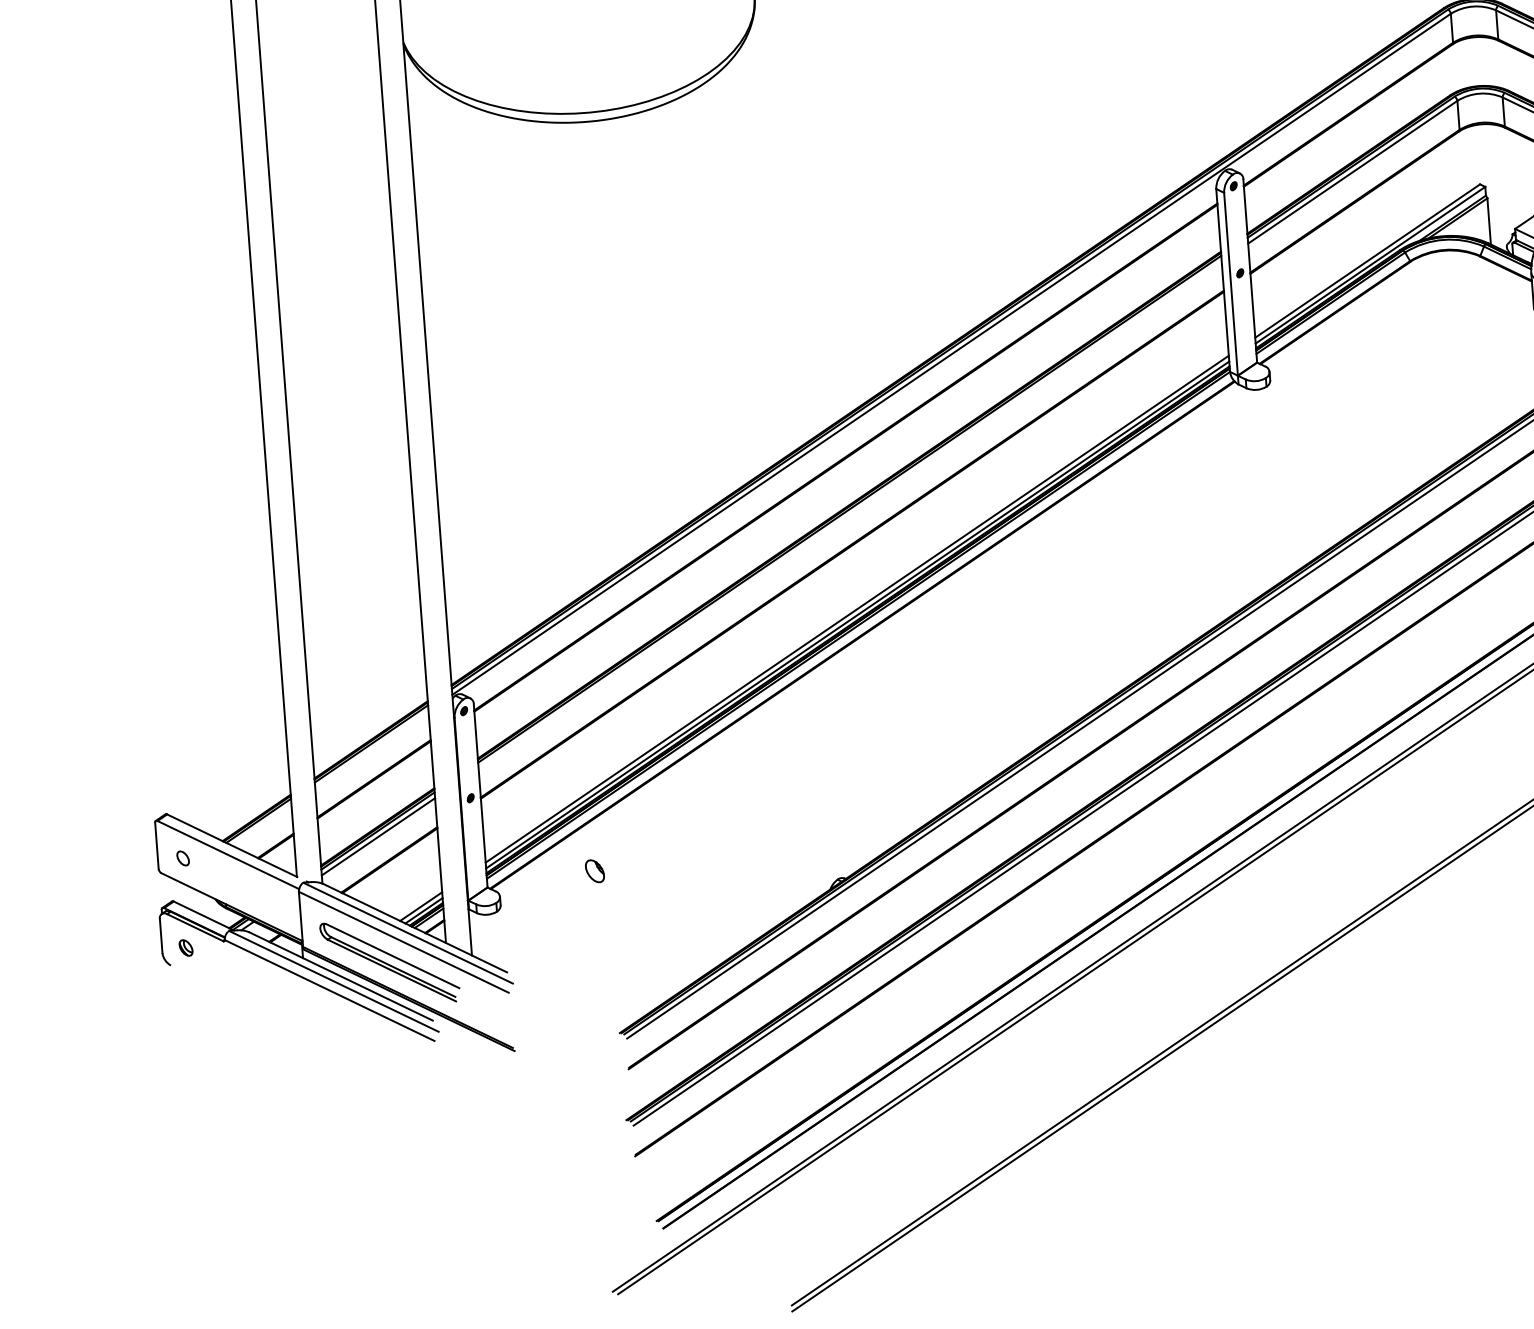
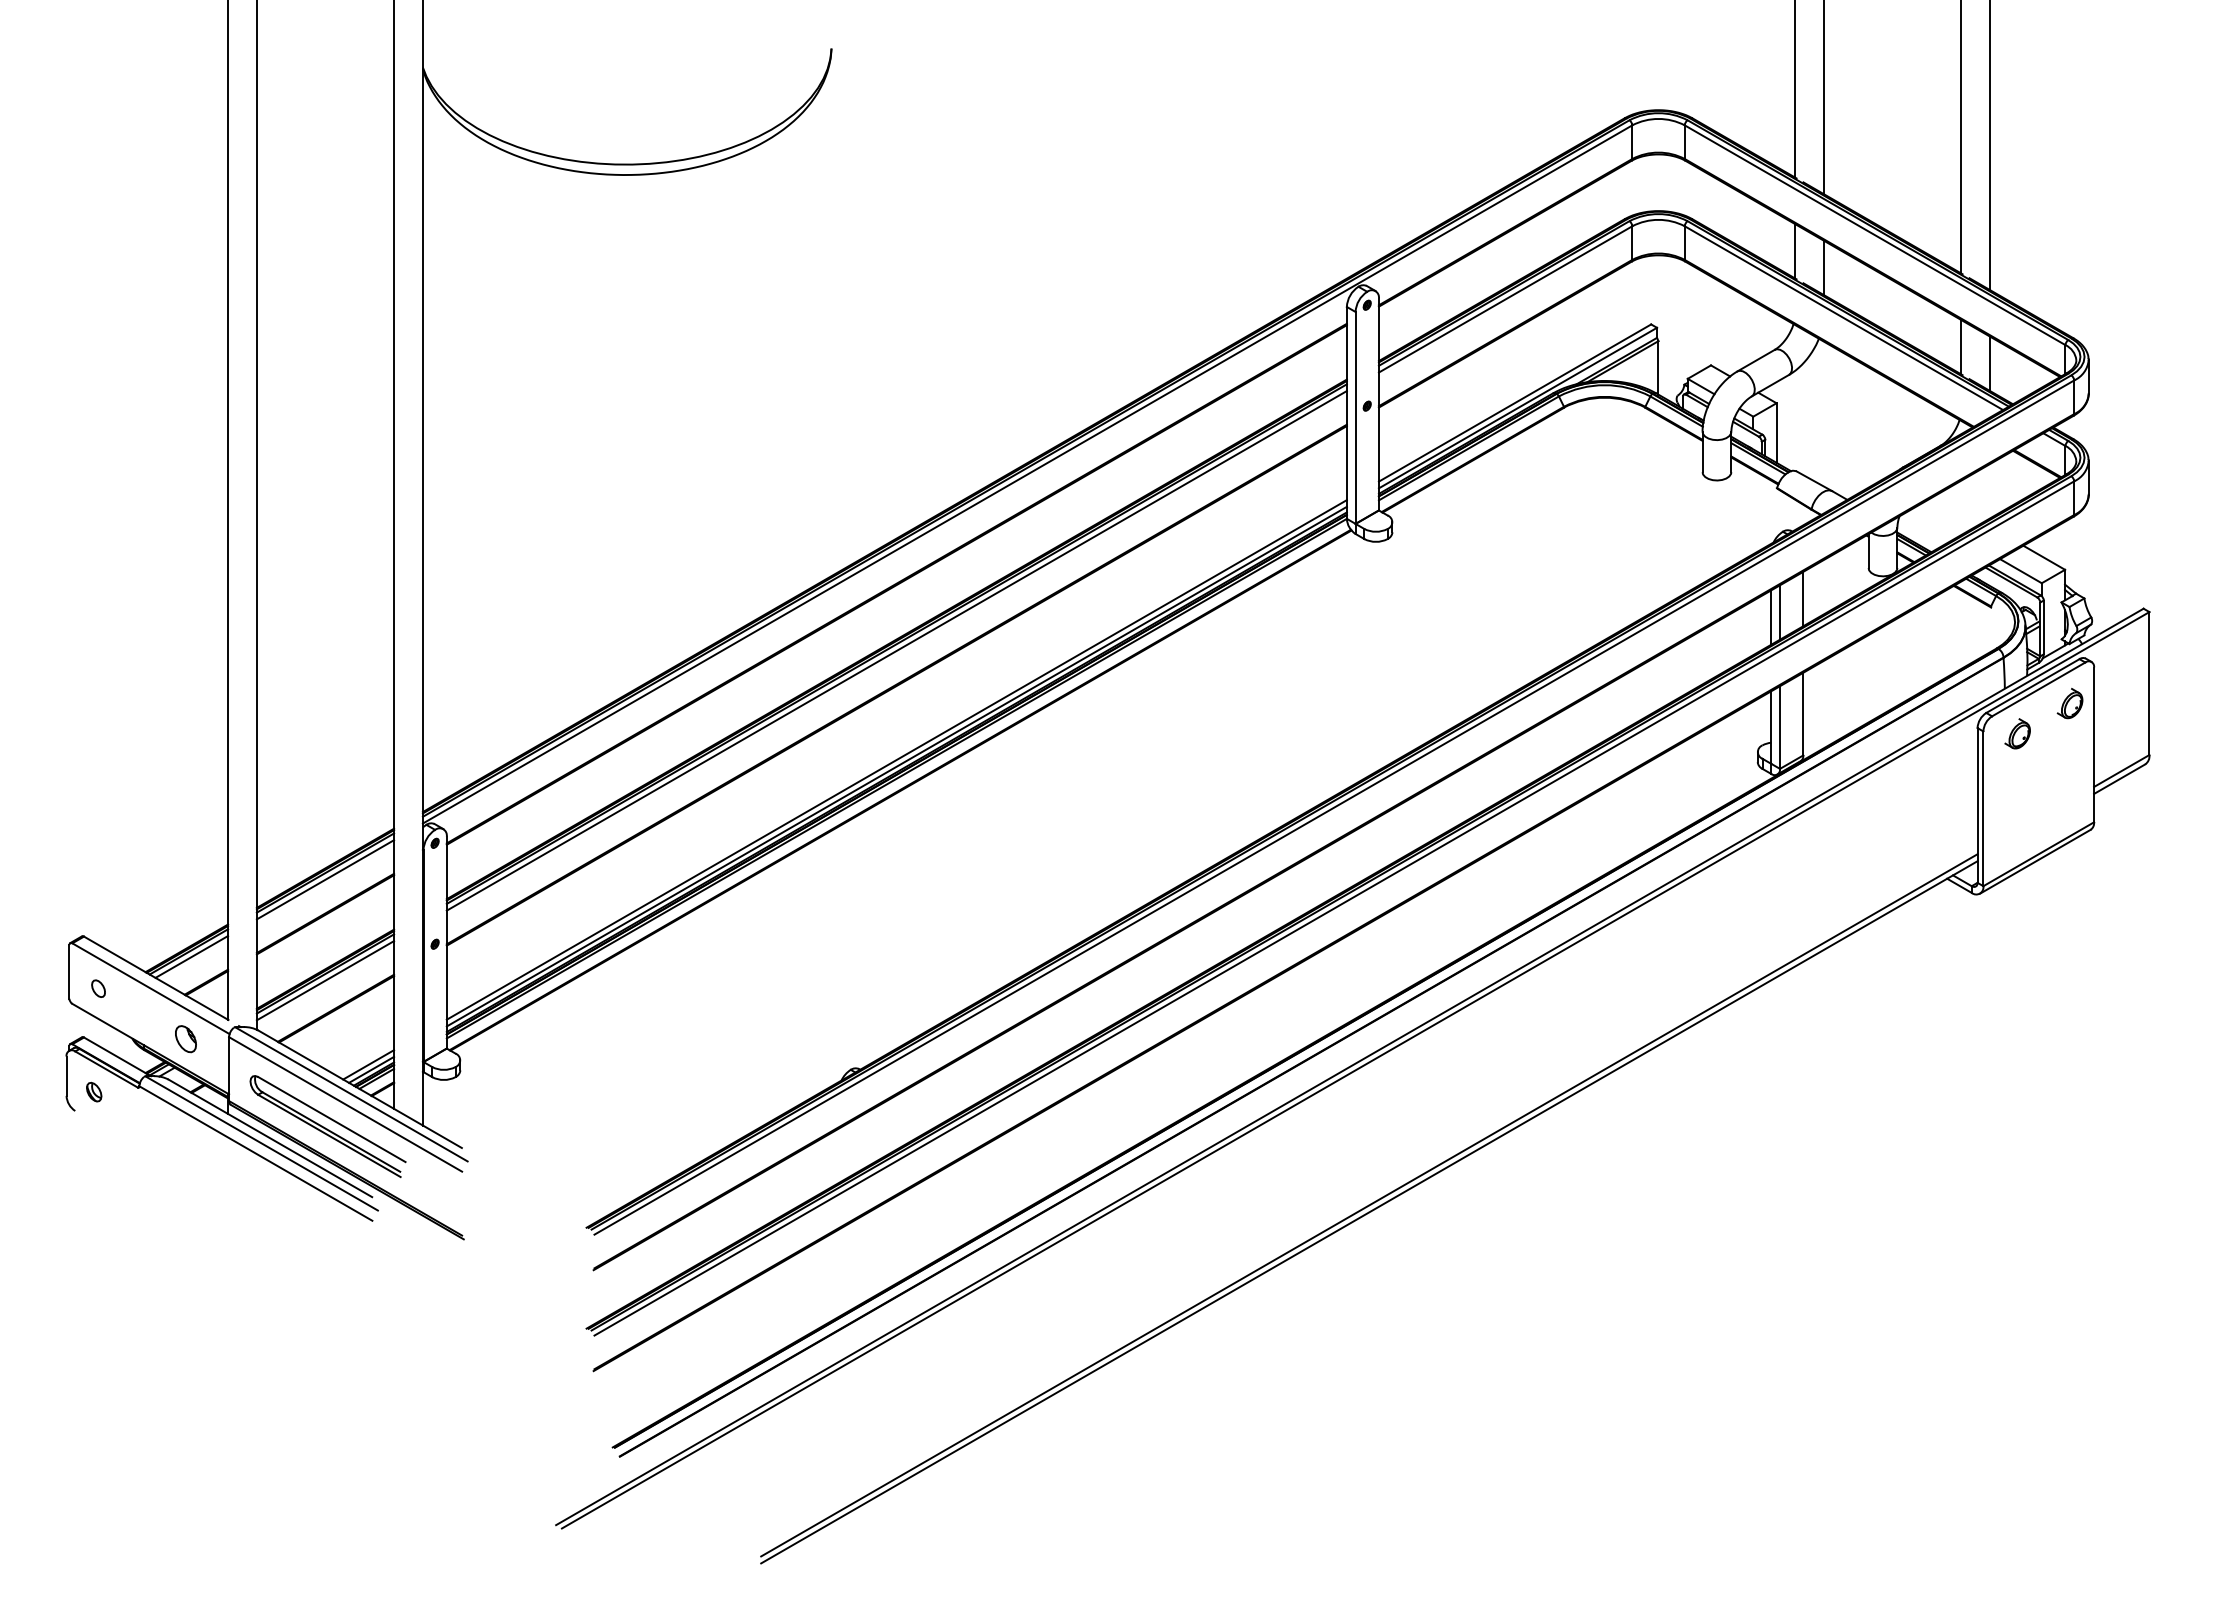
line: (849, 514) -> (896, 650), added
line: (371, 749) -> (325, 879), added
line: (261, 824) -> (191, 956), added
part: (594, 871) -> (185, 1039), moved

